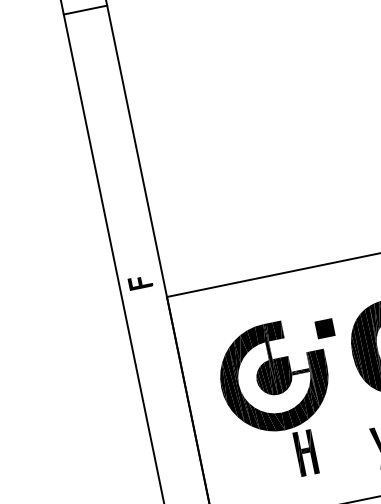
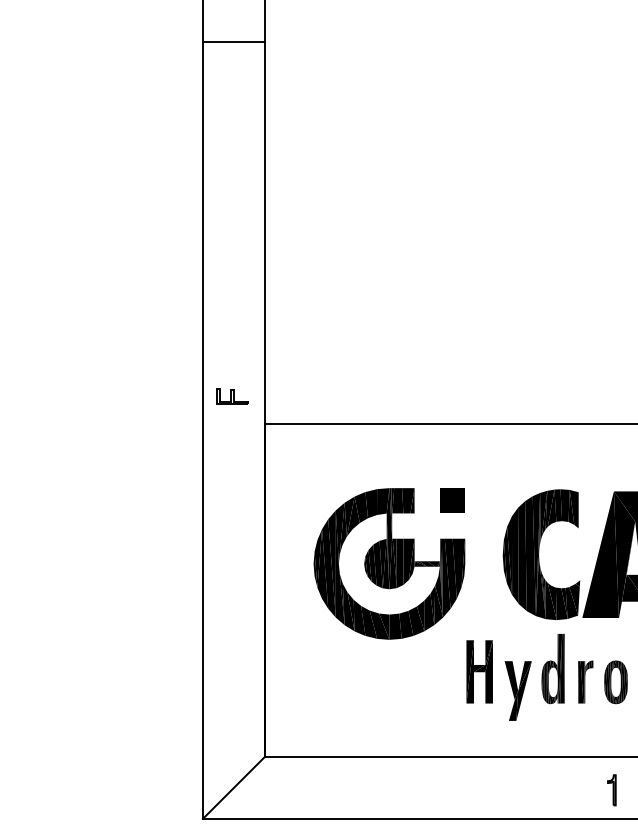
line: (85, 10) -> (233, 41), moved
part: (324, 328) -> (452, 500), moved
part: (305, 452) -> (479, 671), moved

